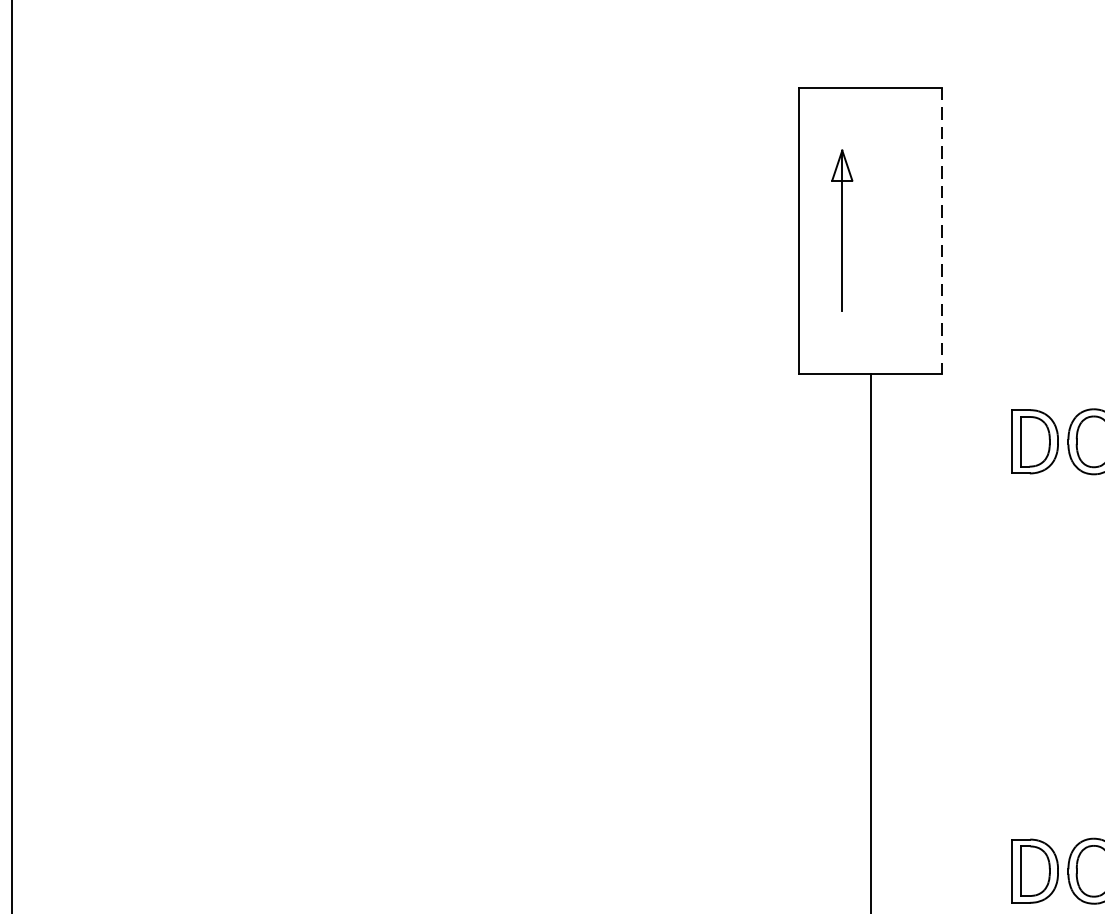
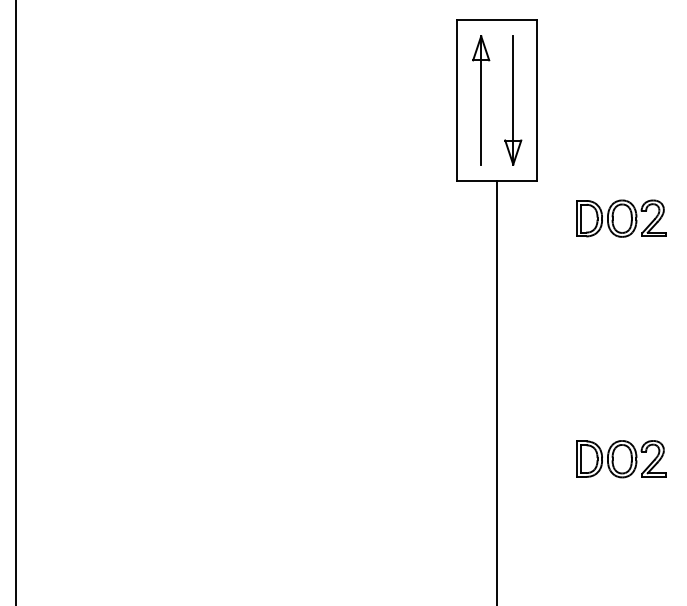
part: (842, 230) -> (481, 100), size x1.43
part: (899, 230) -> (513, 100), added
line: (942, 230) -> (537, 100), dashed -> solid

